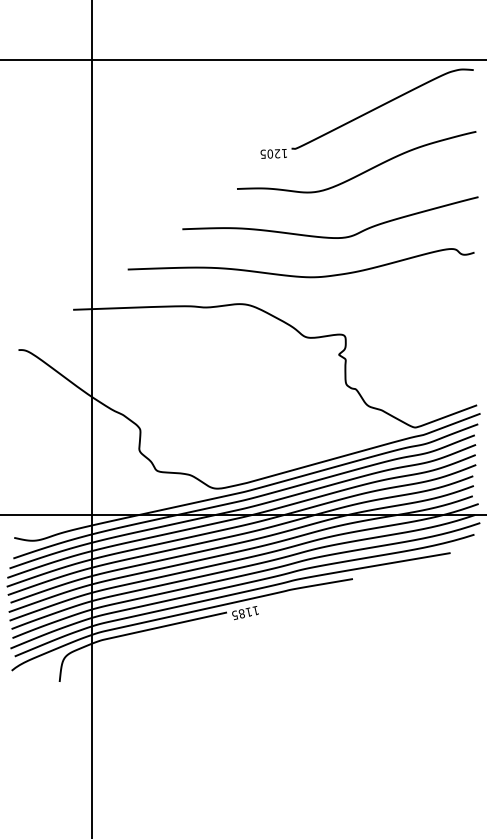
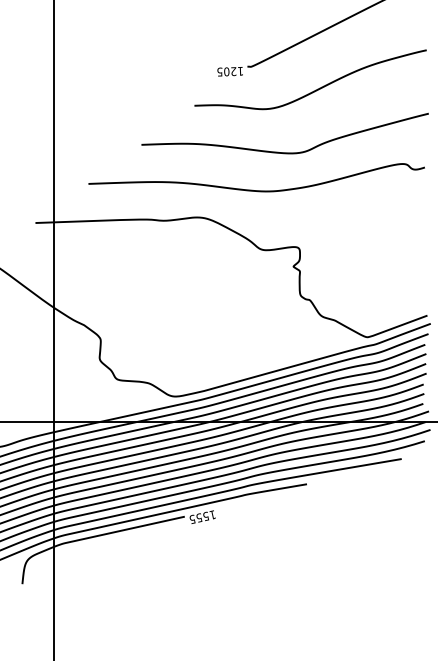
text: (244, 612) -> (201, 516), 1185 -> 1555

